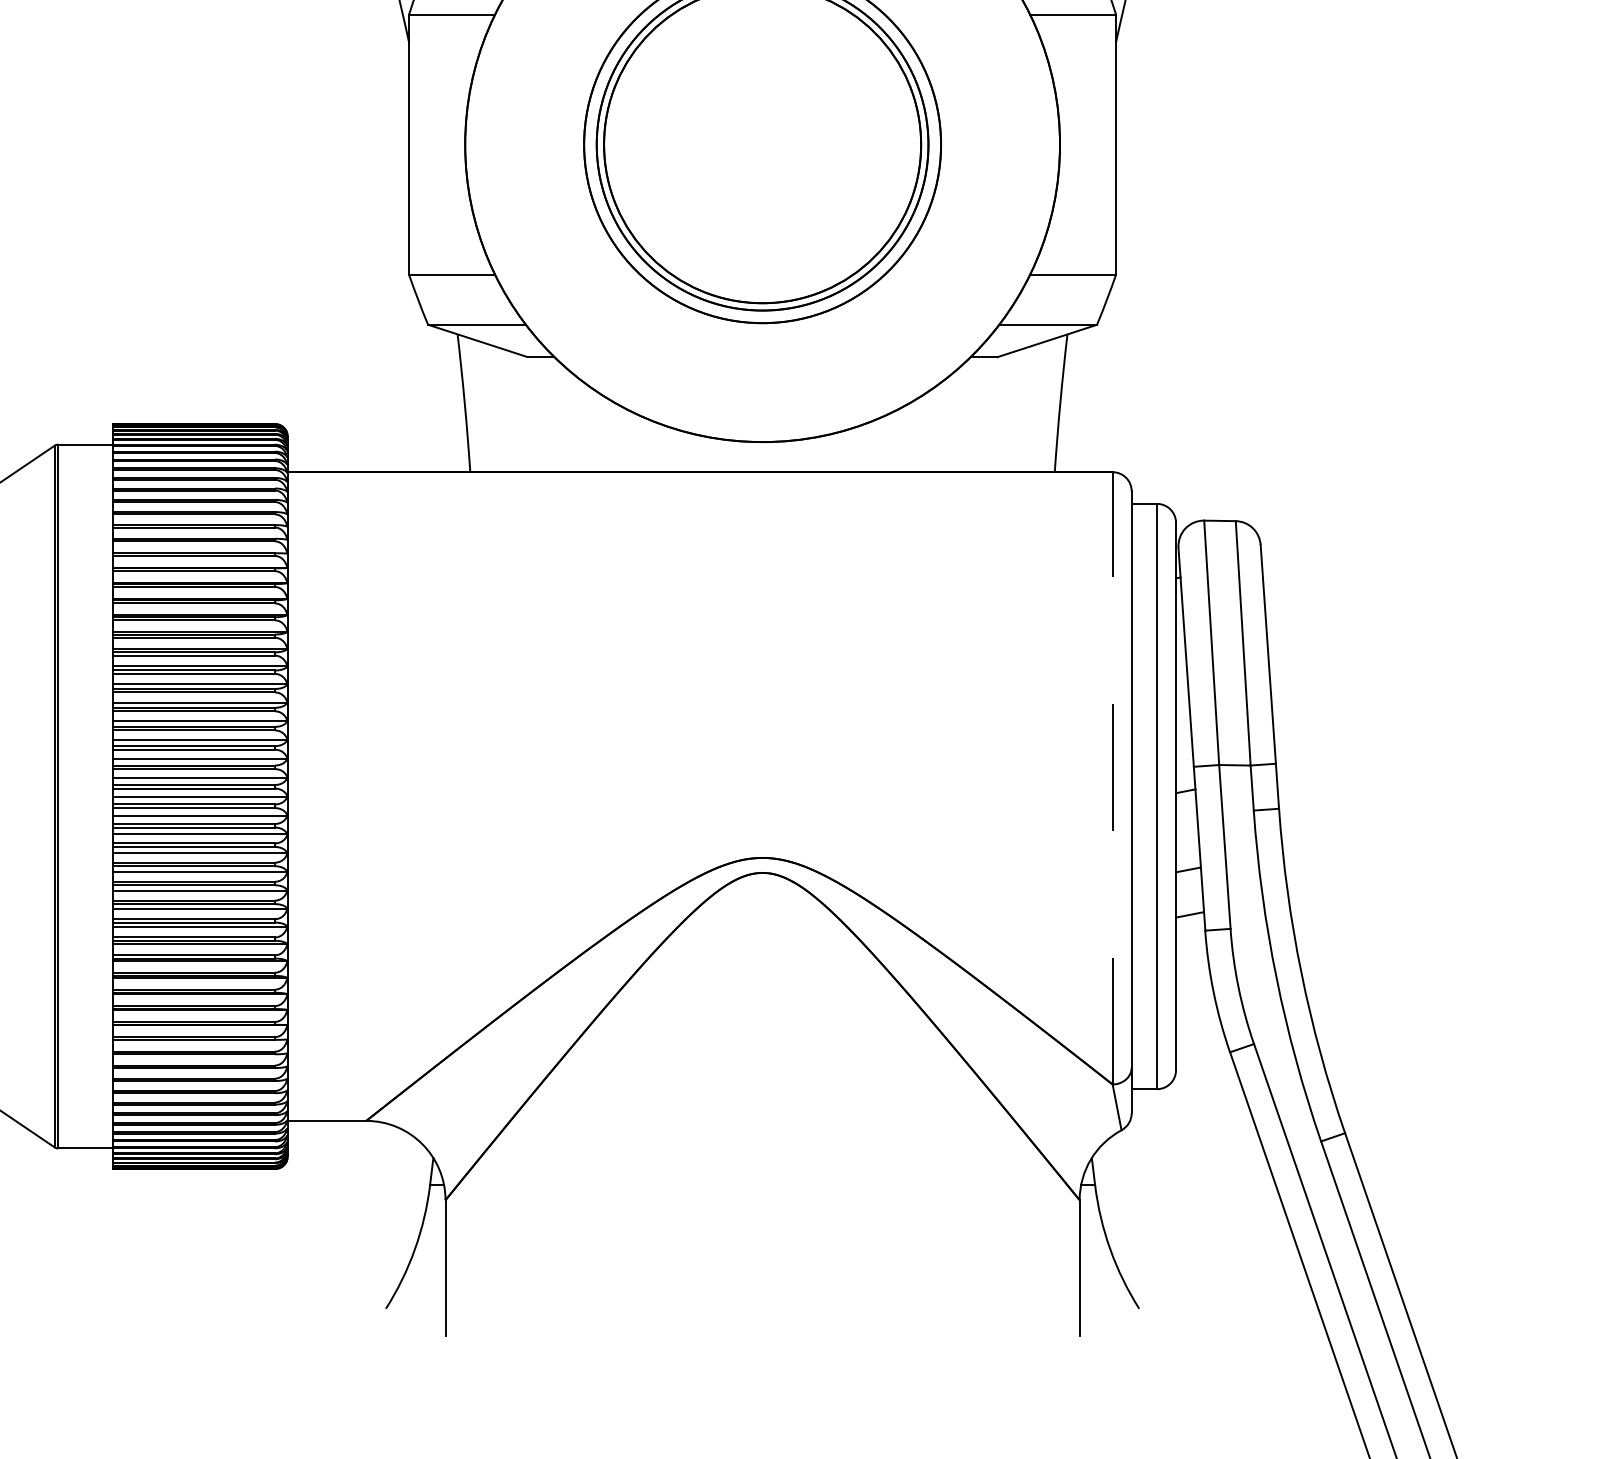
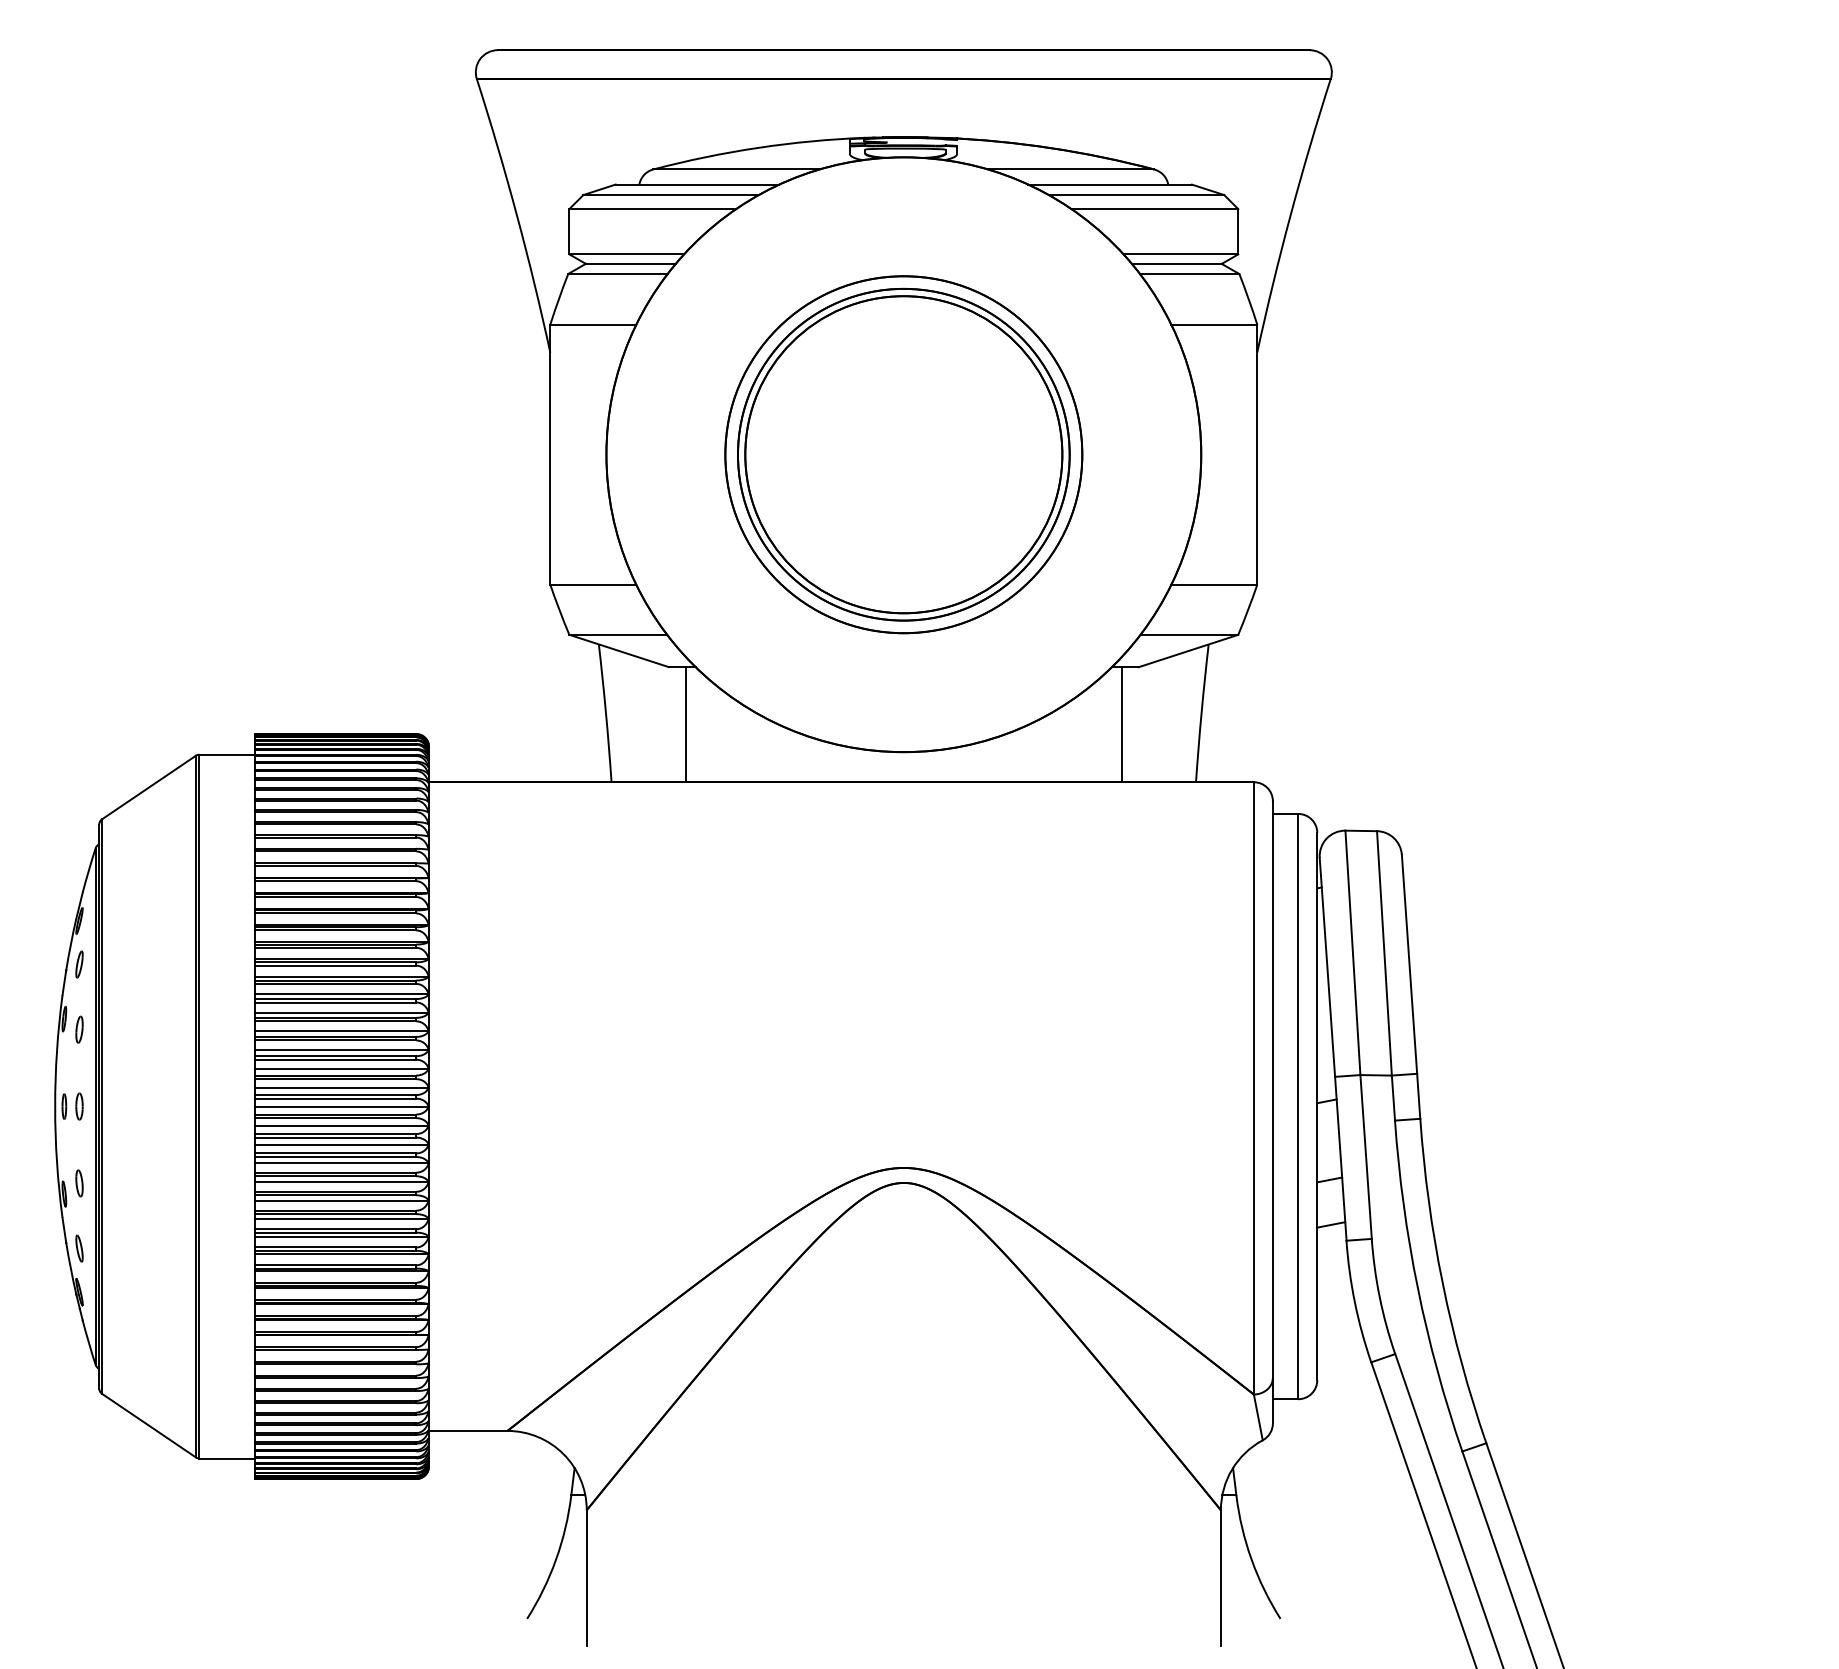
line: (545, 414) -> (686, 724), added
line: (980, 414) -> (1121, 724), added
line: (1112, 777) -> (1253, 1087), dashed -> solid

